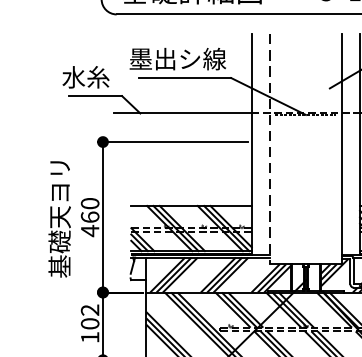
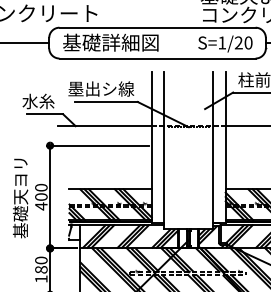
line: (270, 149) -> (164, 150), dashed -> solid
text: (90, 216) -> (41, 196), 460 -> 400
text: (90, 316) -> (41, 264), 102 -> 180

